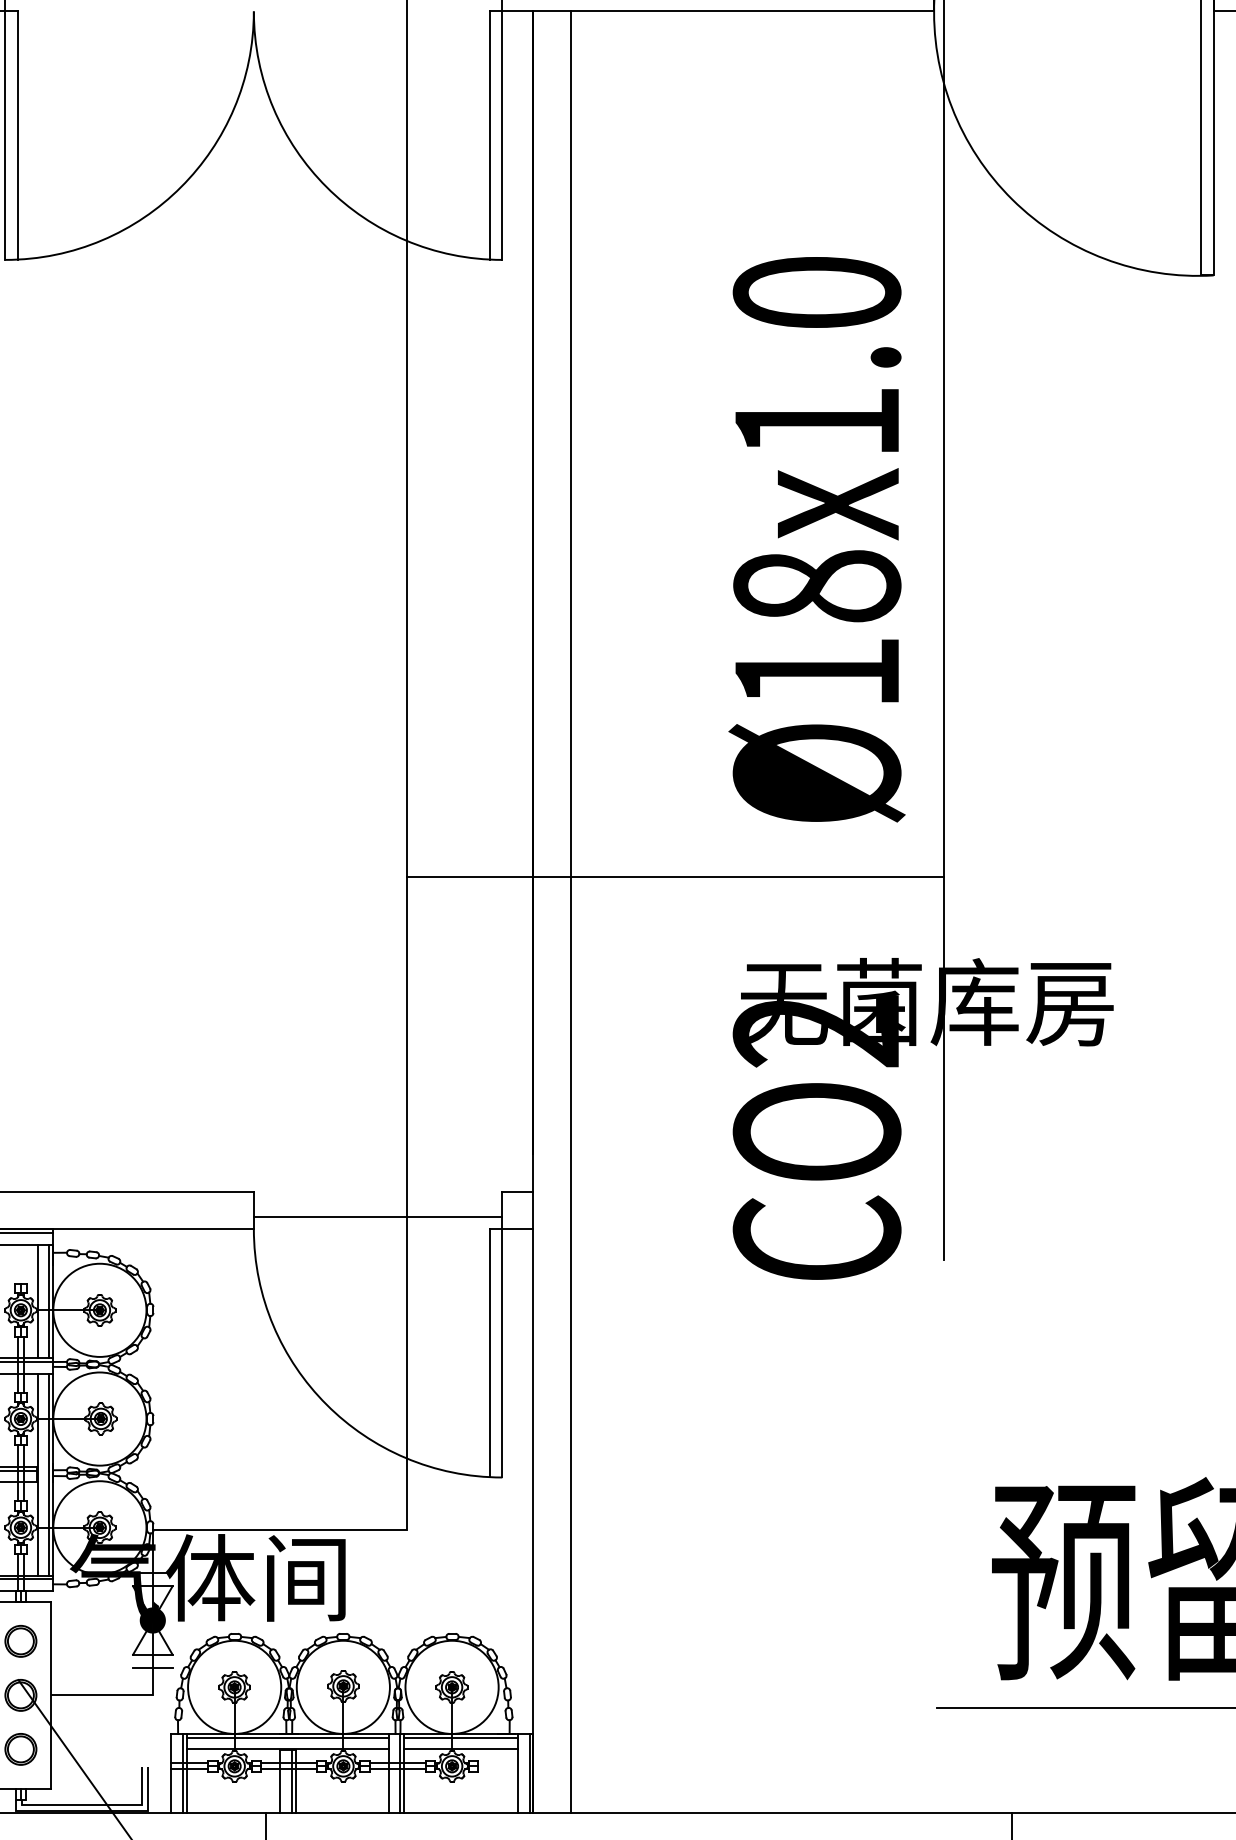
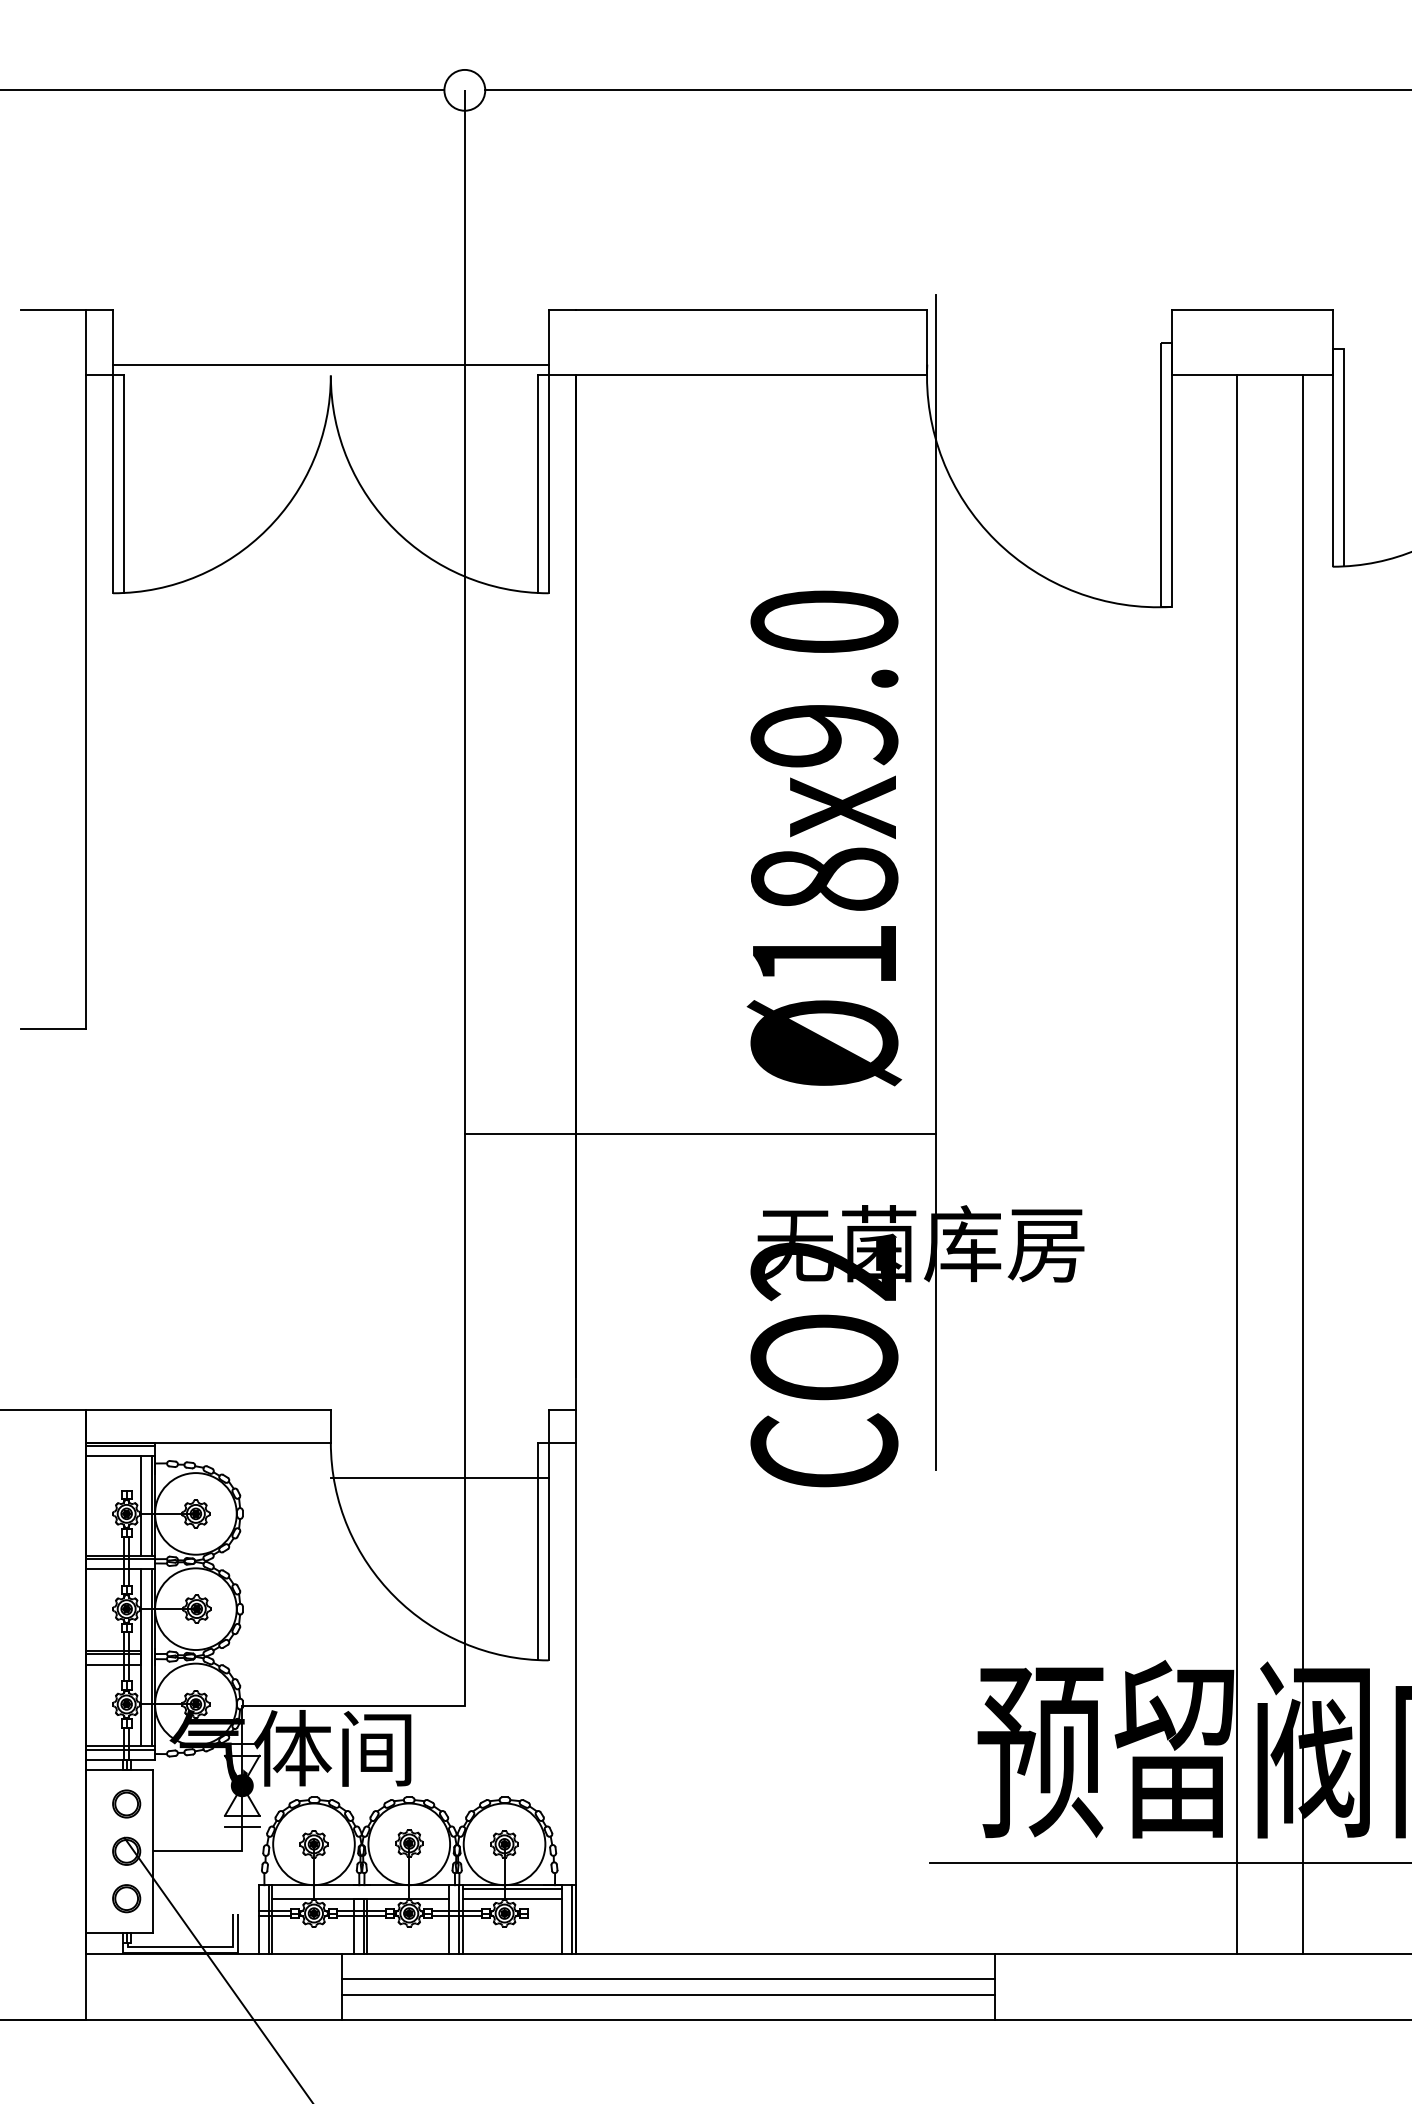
text: (817, 423) -> (824, 736), Ø18x1.0 -> Ø18x9.0
line: (570, 911) -> (608, 1164), removed
line: (377, 1216) -> (439, 1477), moved
line: (287, 1737) -> (360, 1888), removed

